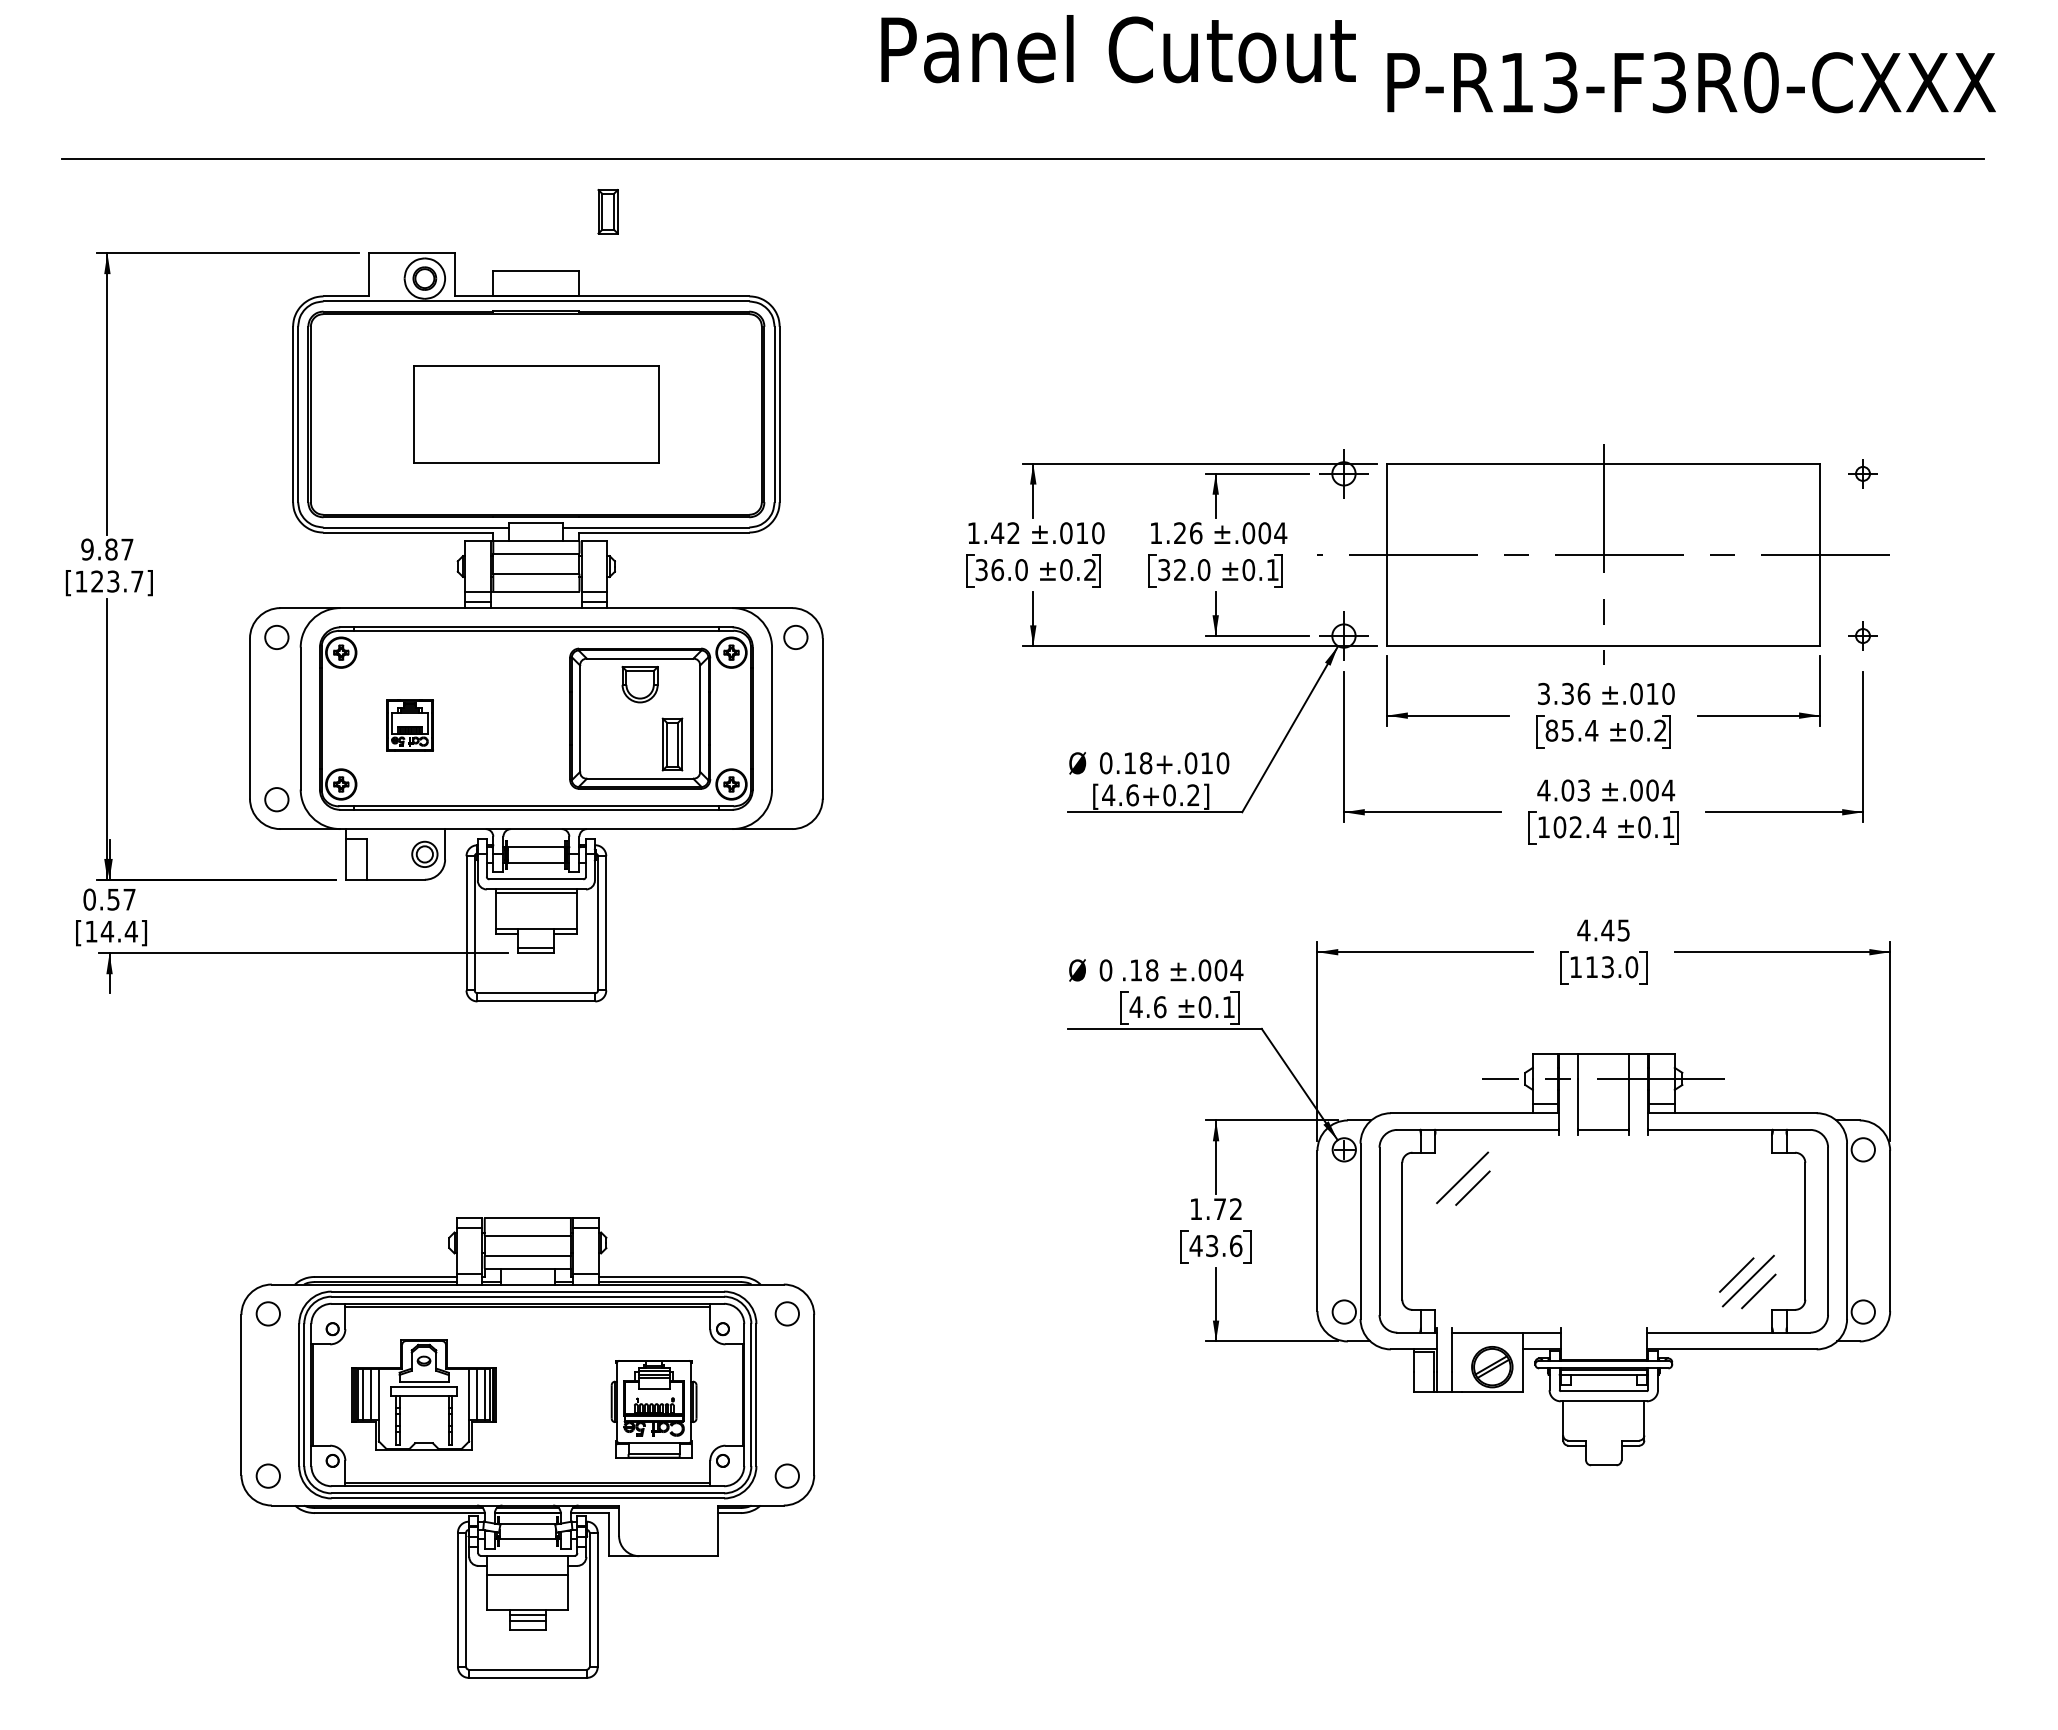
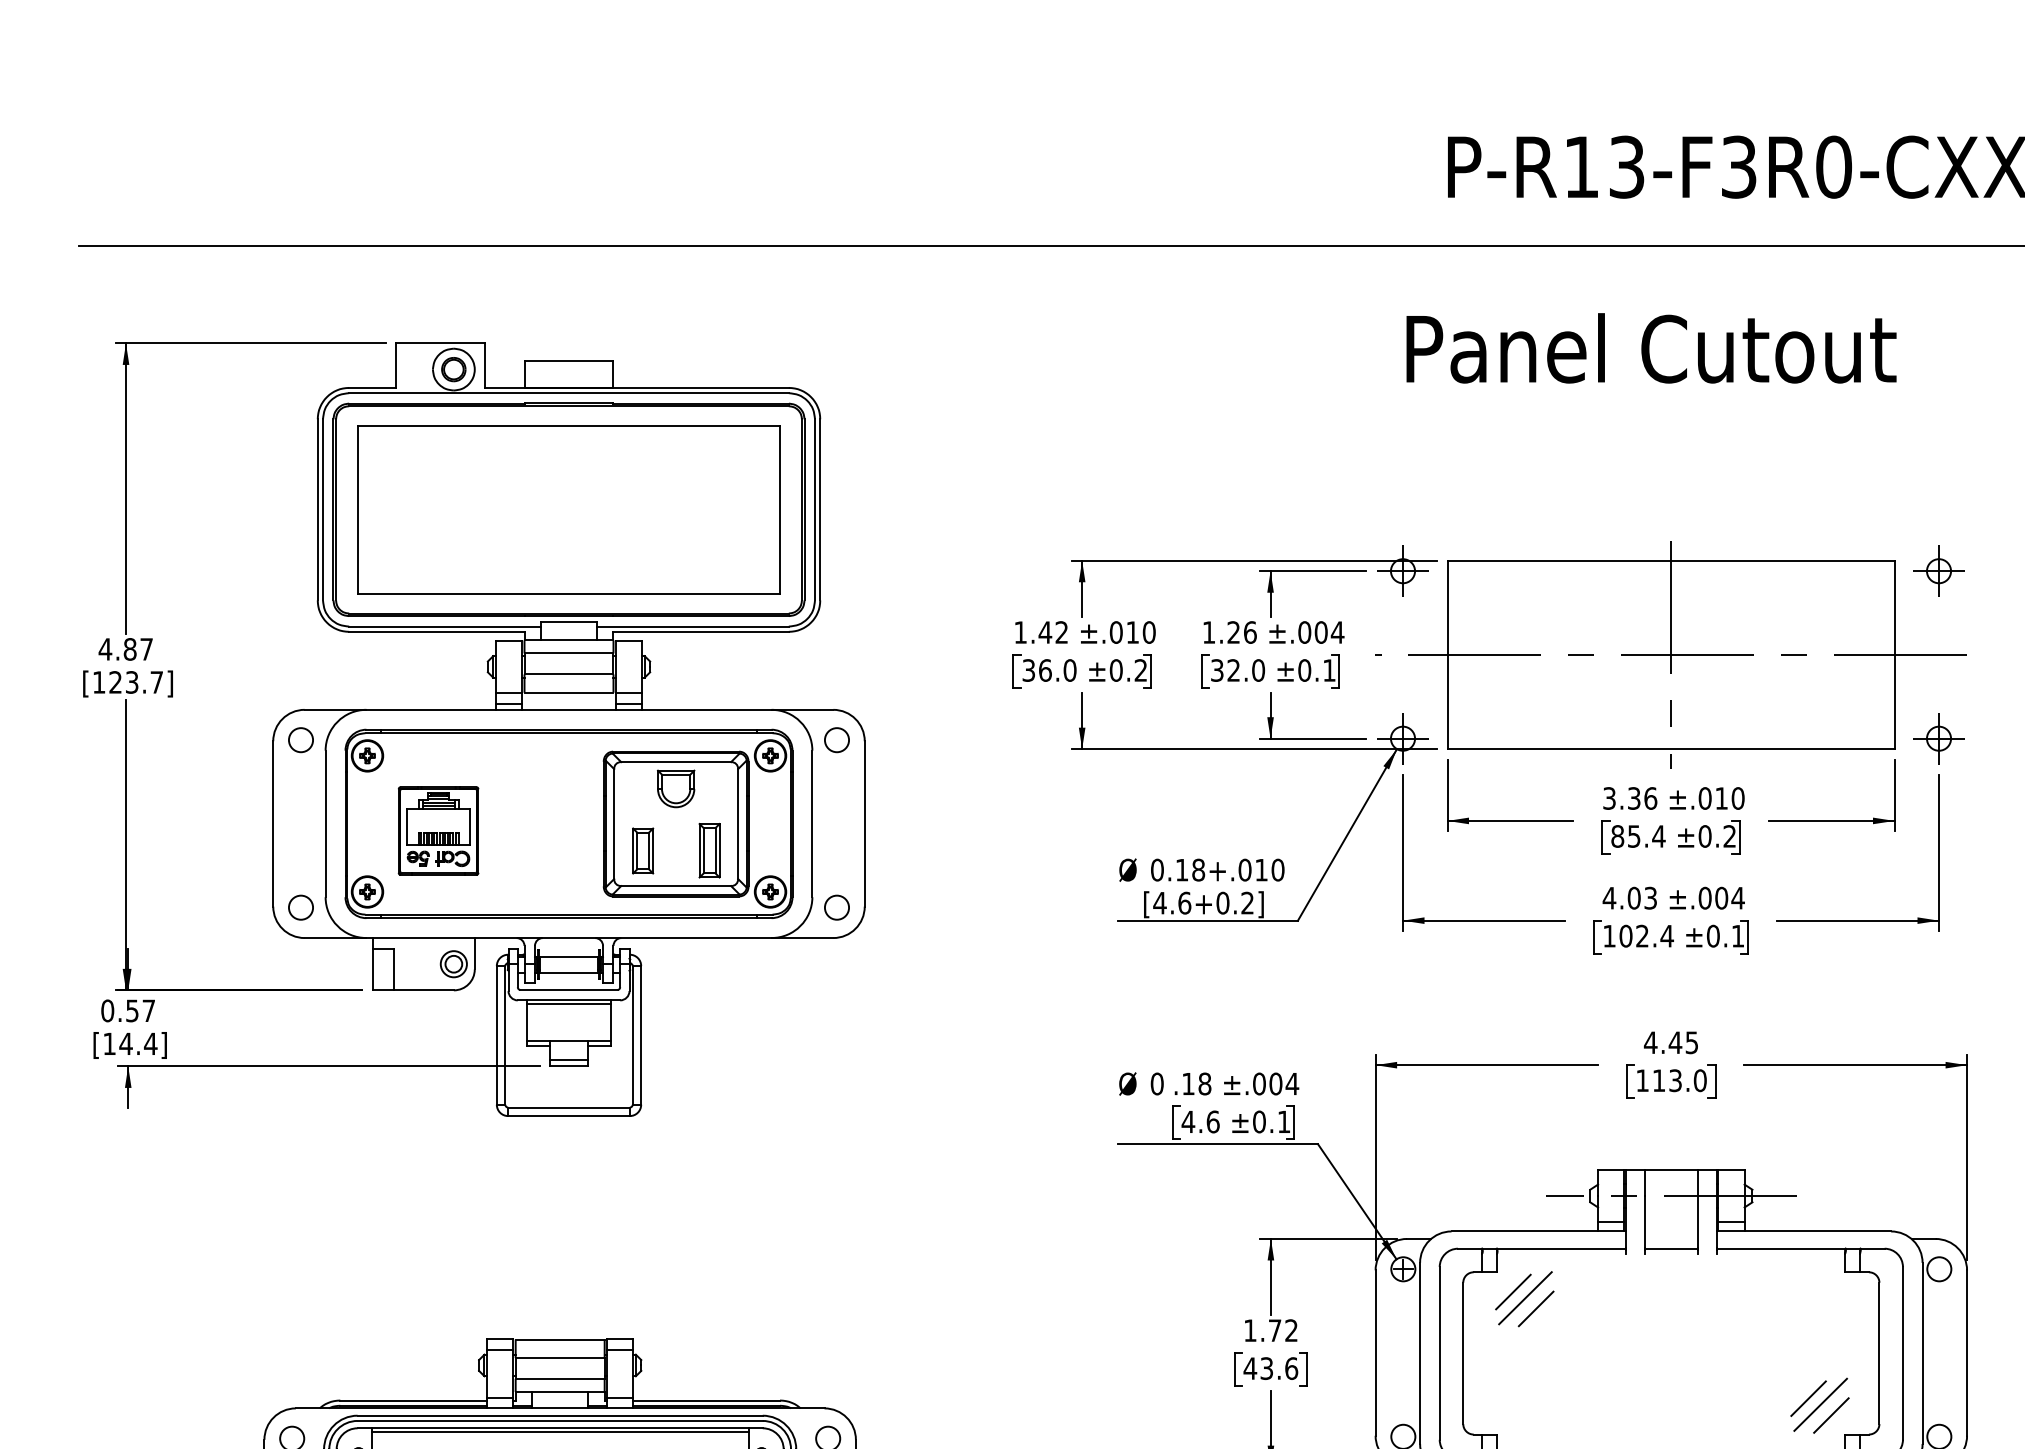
text: (1118, 49) -> (1651, 348), moved
part: (607, 211) -> (642, 850), moved
part: (535, 414) -> (568, 509), size x1.67
part: (1862, 473) -> (1938, 570), size x1.67
text: (87, 549) -> (105, 649), 9.87 -> 4.87
part: (1862, 635) -> (1938, 738), size x1.67
part: (409, 725) -> (437, 831), size x1.67
circle: (795, 799) -> (836, 907), added
line: (1450, 1171) -> (1513, 1291), added

